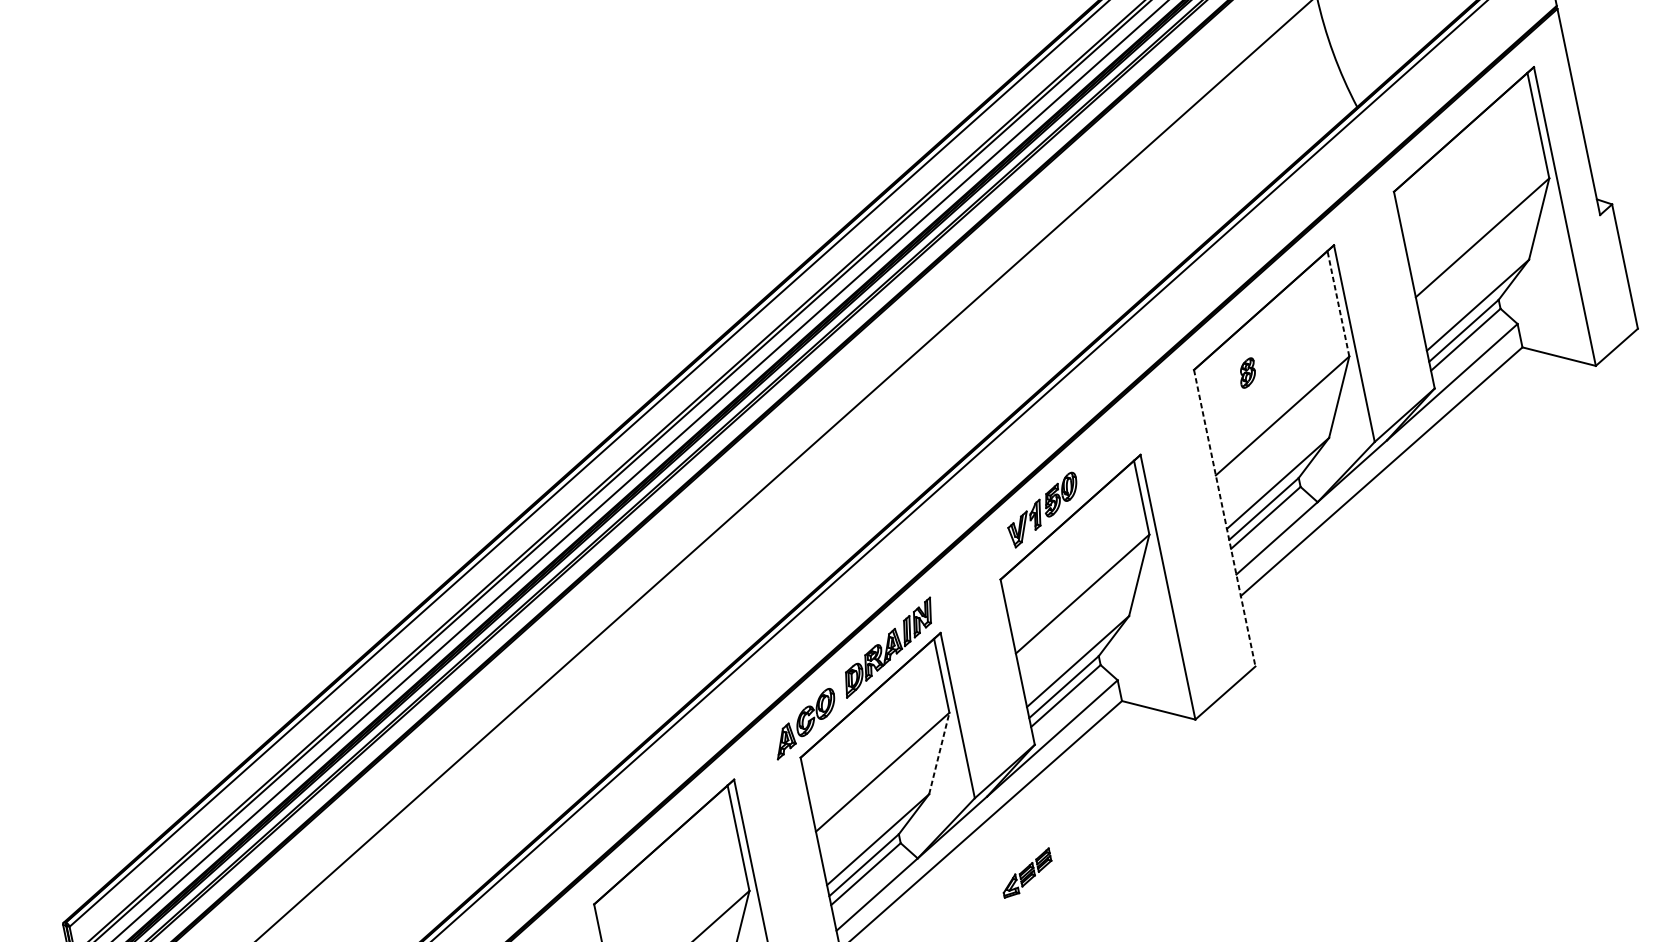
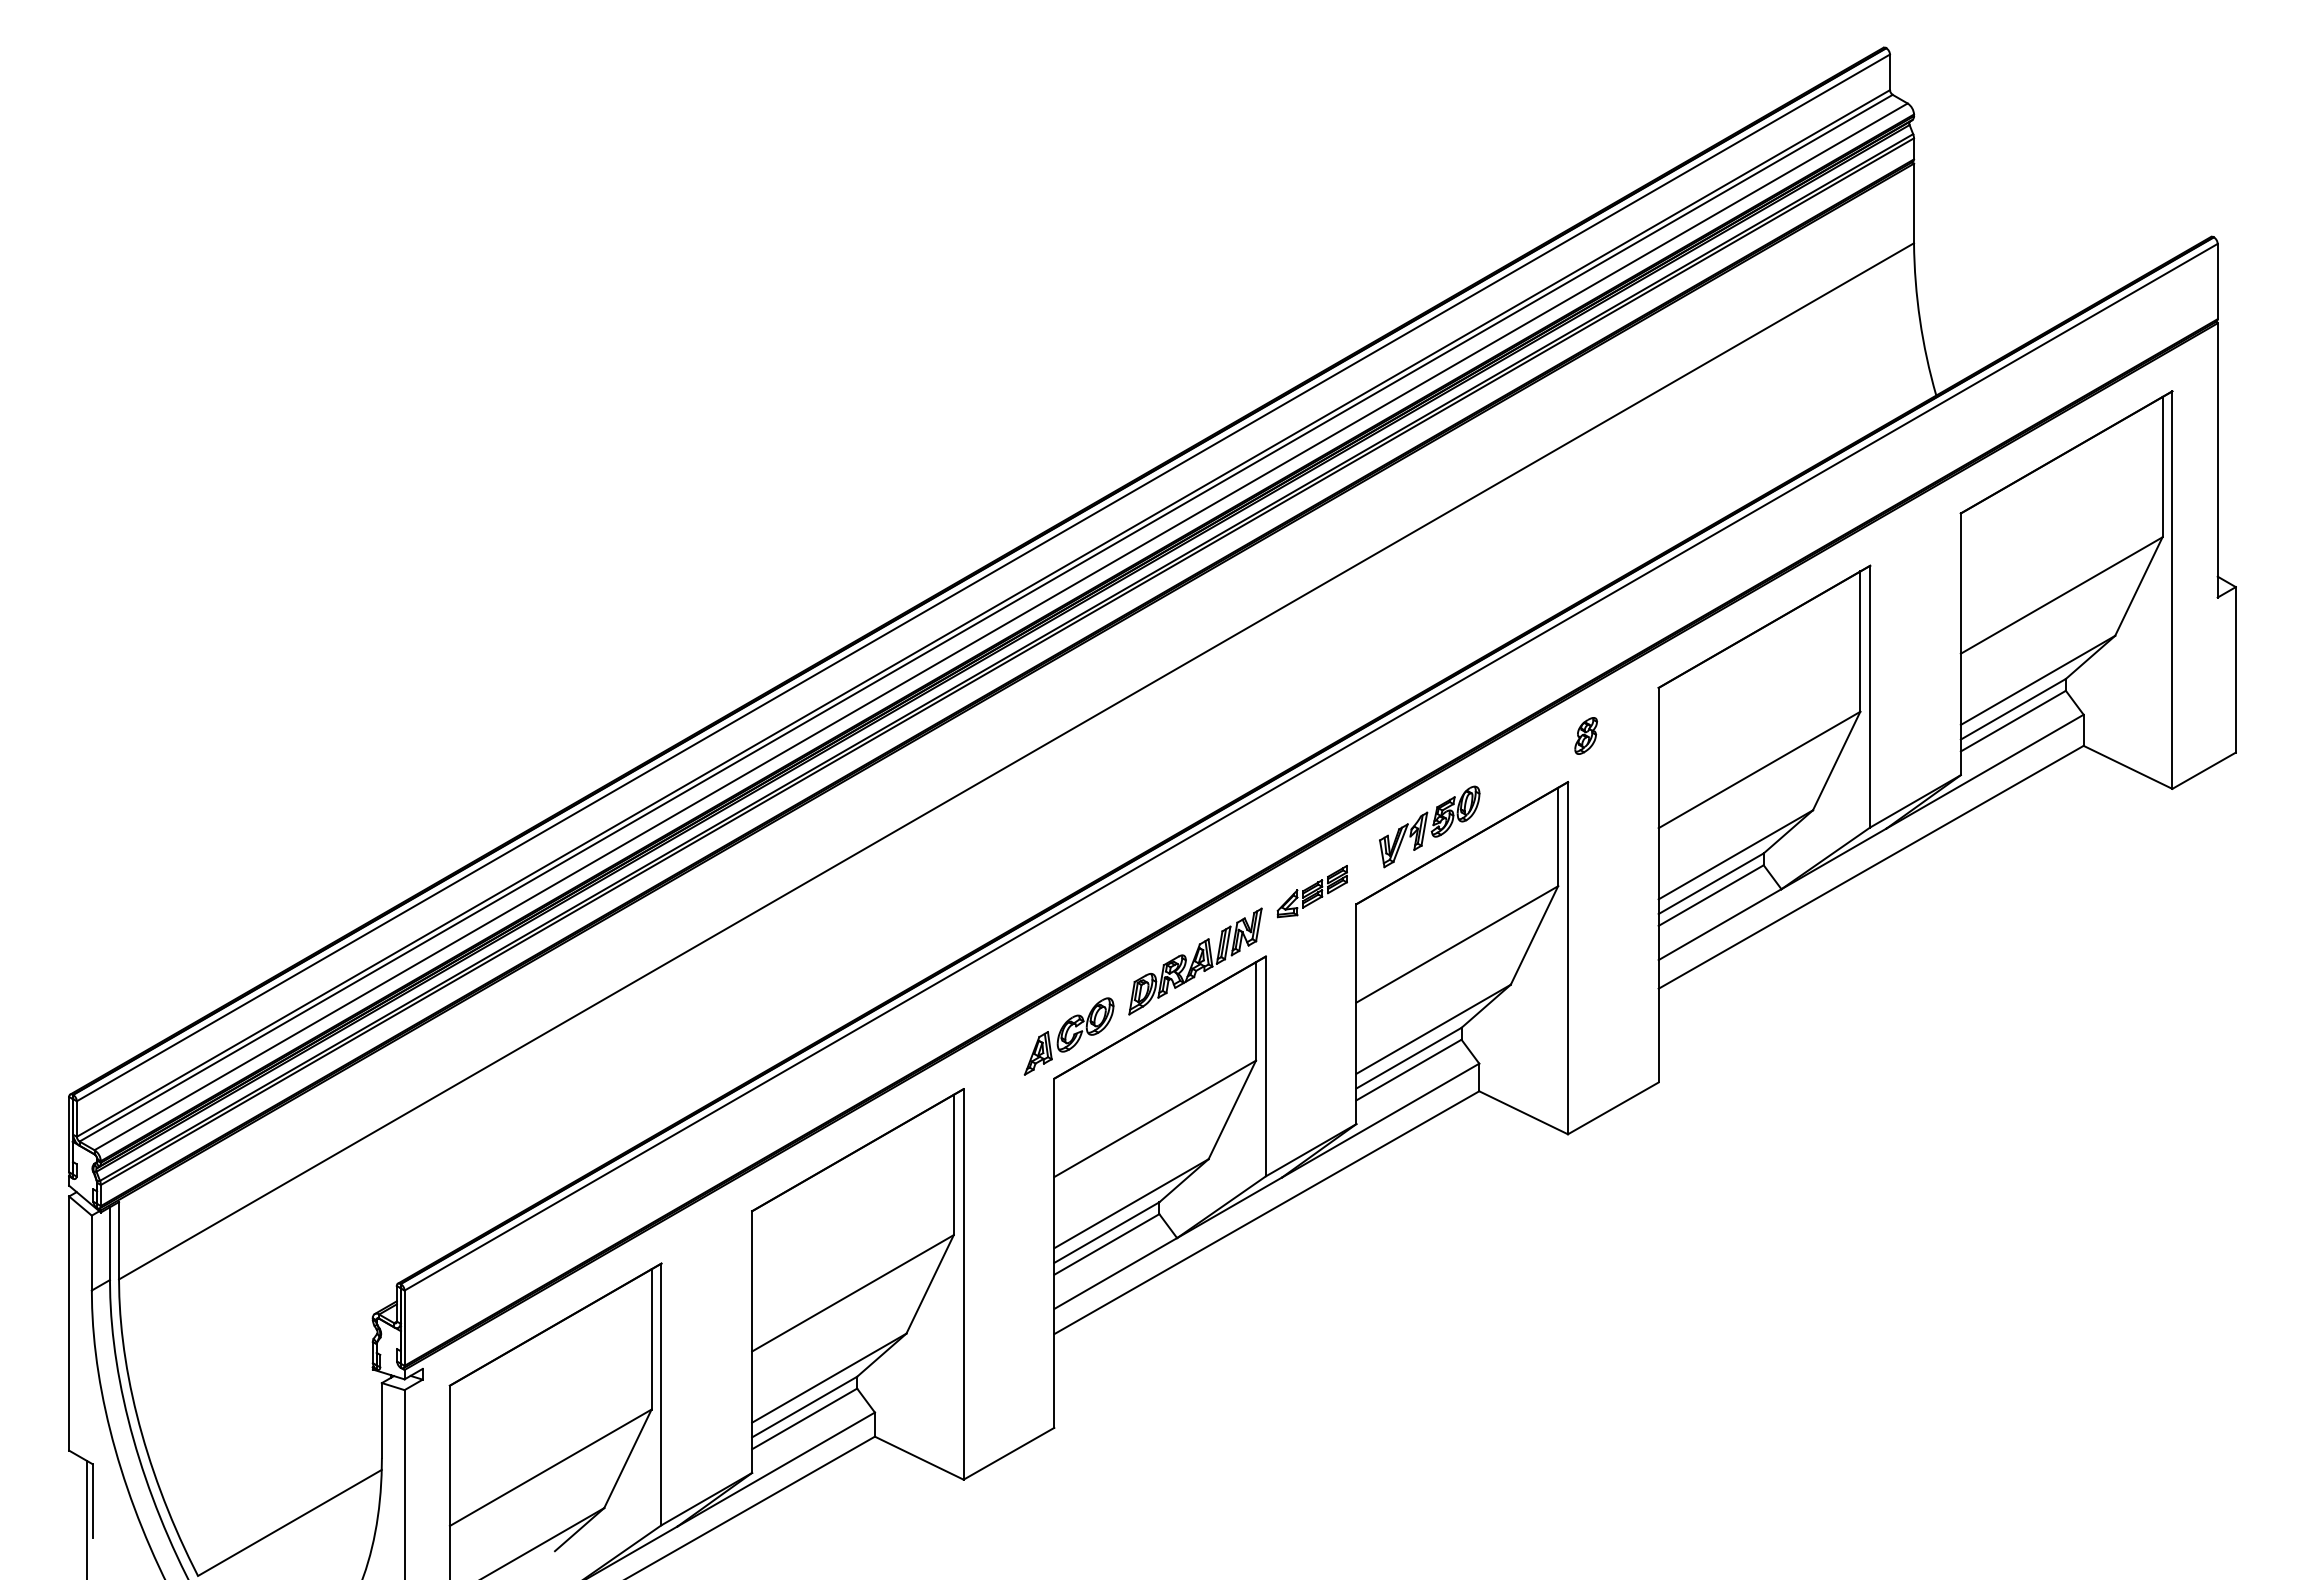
line: (1338, 303) -> (1860, 641), dashed -> solid
part: (1247, 372) -> (1586, 735), moved
line: (1224, 518) -> (1658, 885), dashed -> solid
line: (939, 753) -> (1232, 1109), dashed -> solid
part: (1026, 873) -> (1311, 891), moved

